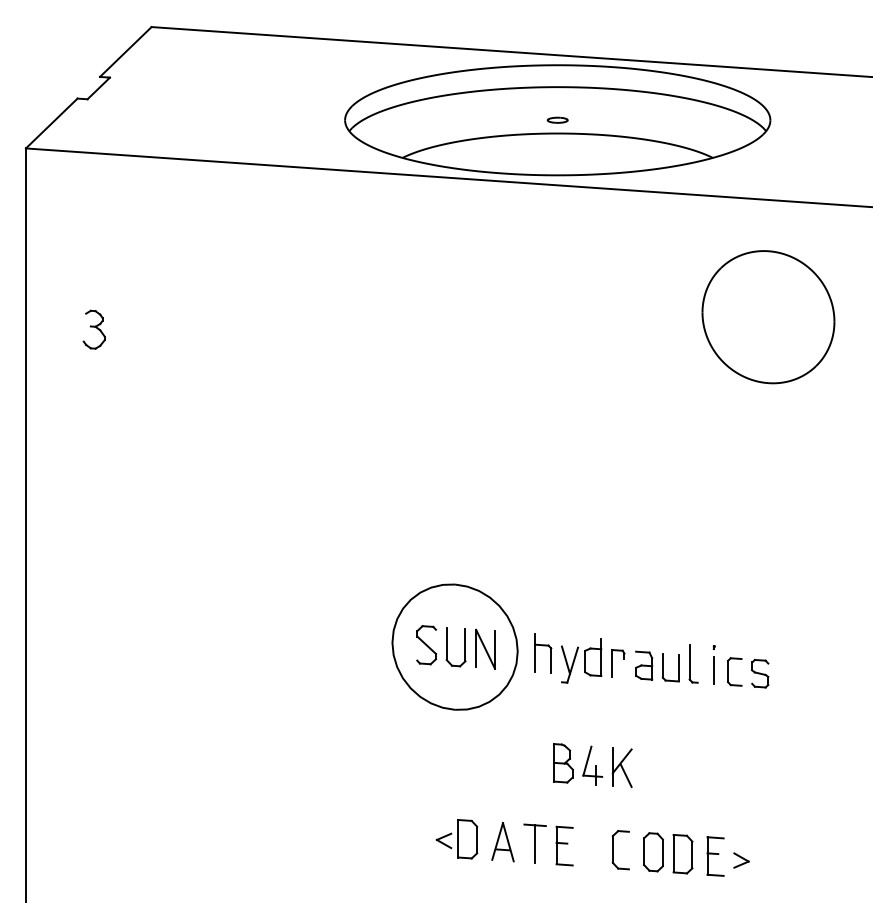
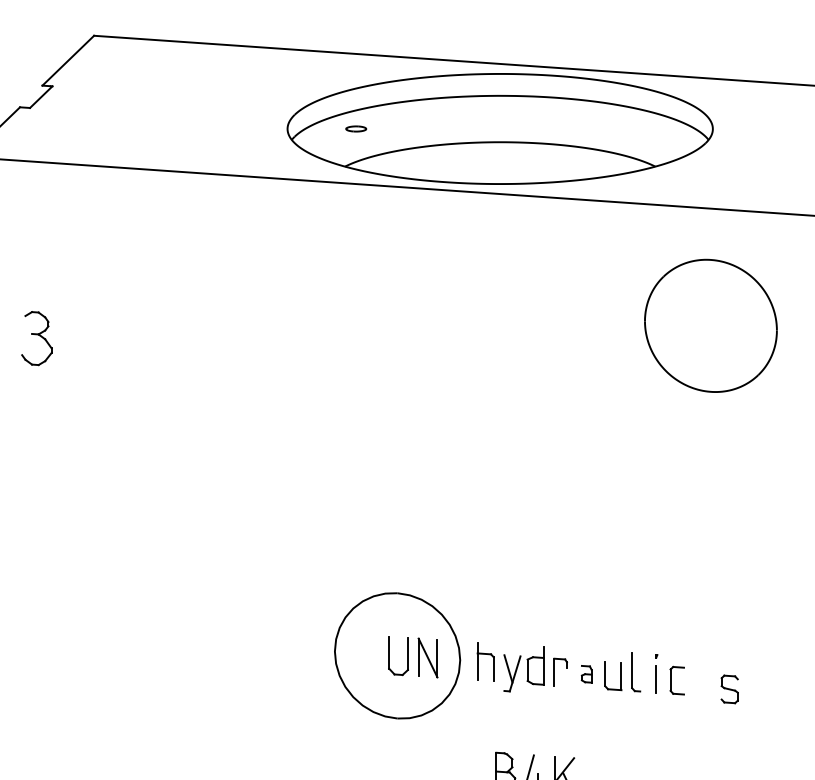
part: (557, 119) -> (355, 128), moved
part: (93, 329) -> (35, 338), size x1.4
part: (426, 645) -> (368, 654), removed
part: (644, 665) -> (586, 674), size x0.6
part: (760, 673) -> (729, 689), moved

